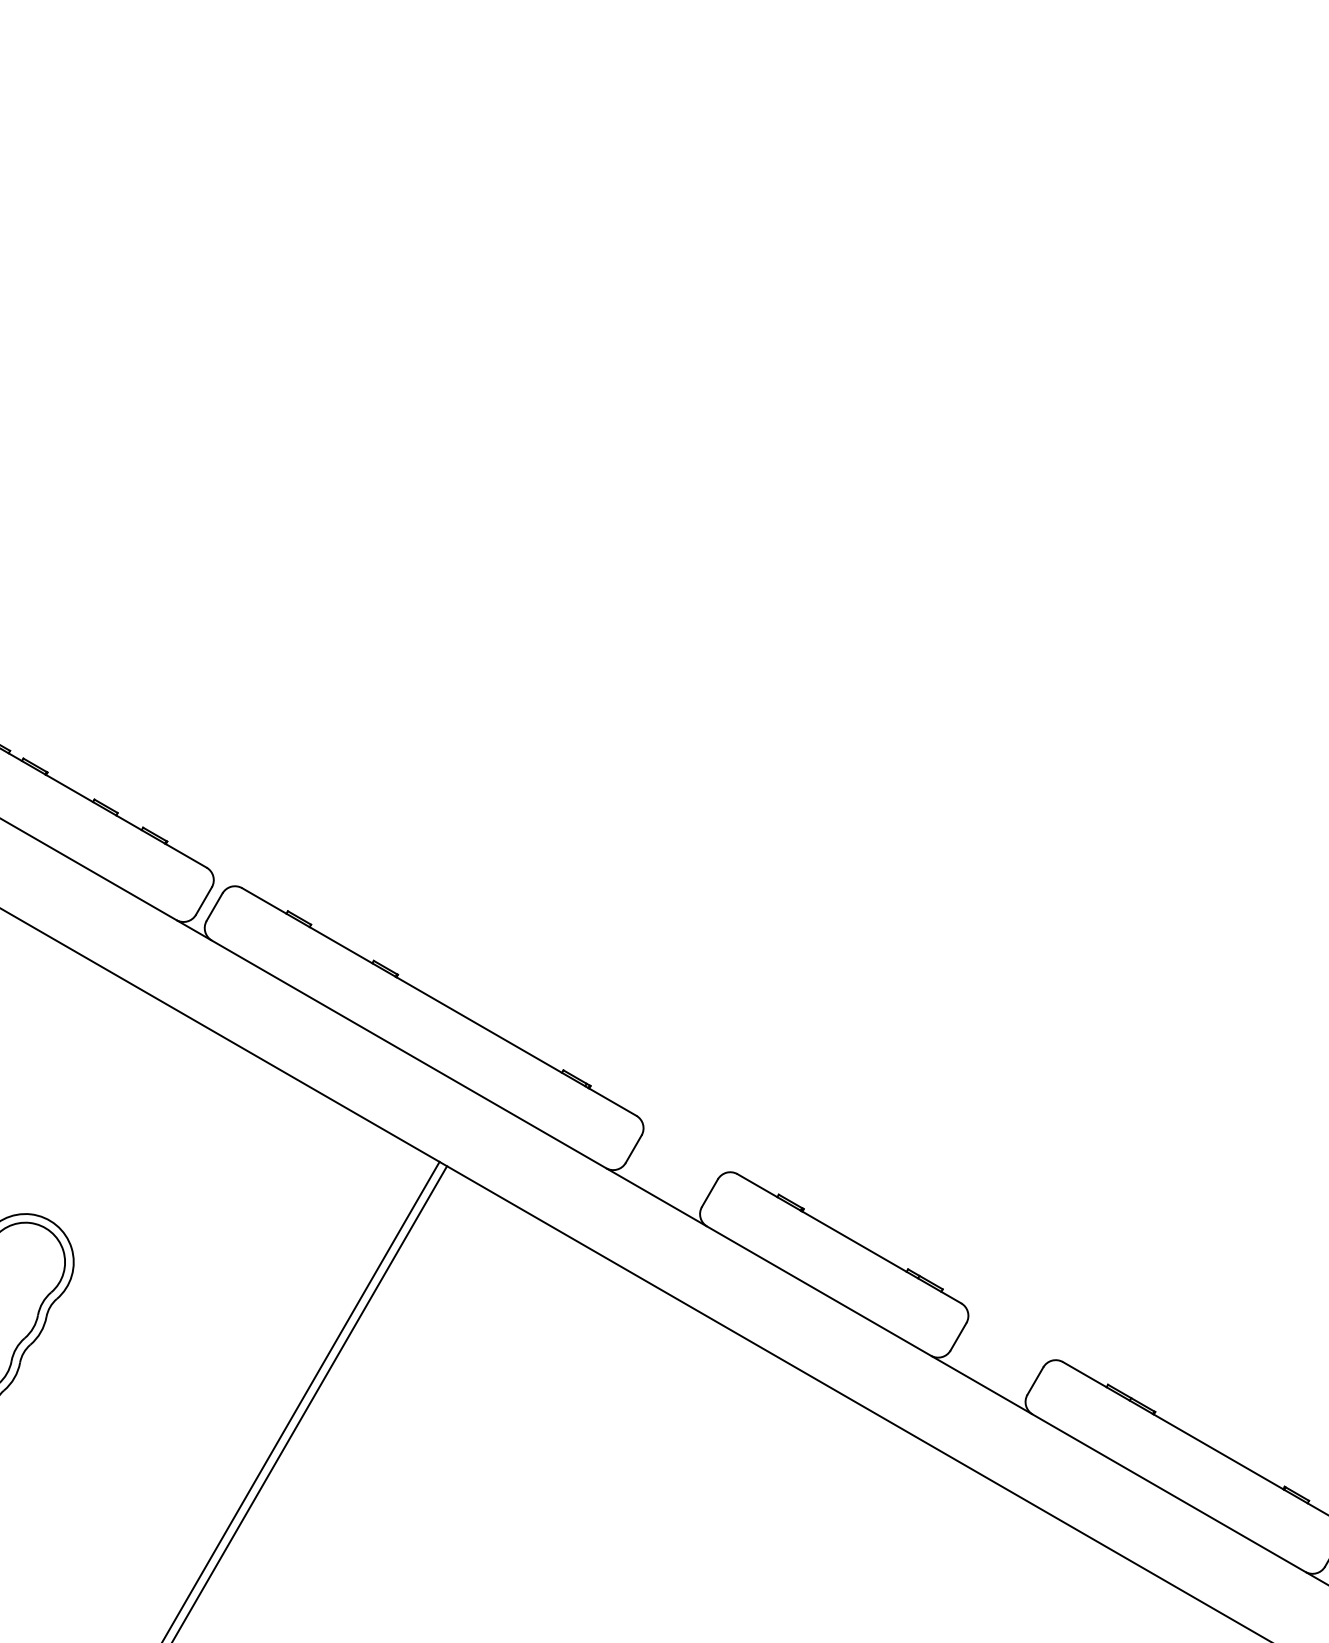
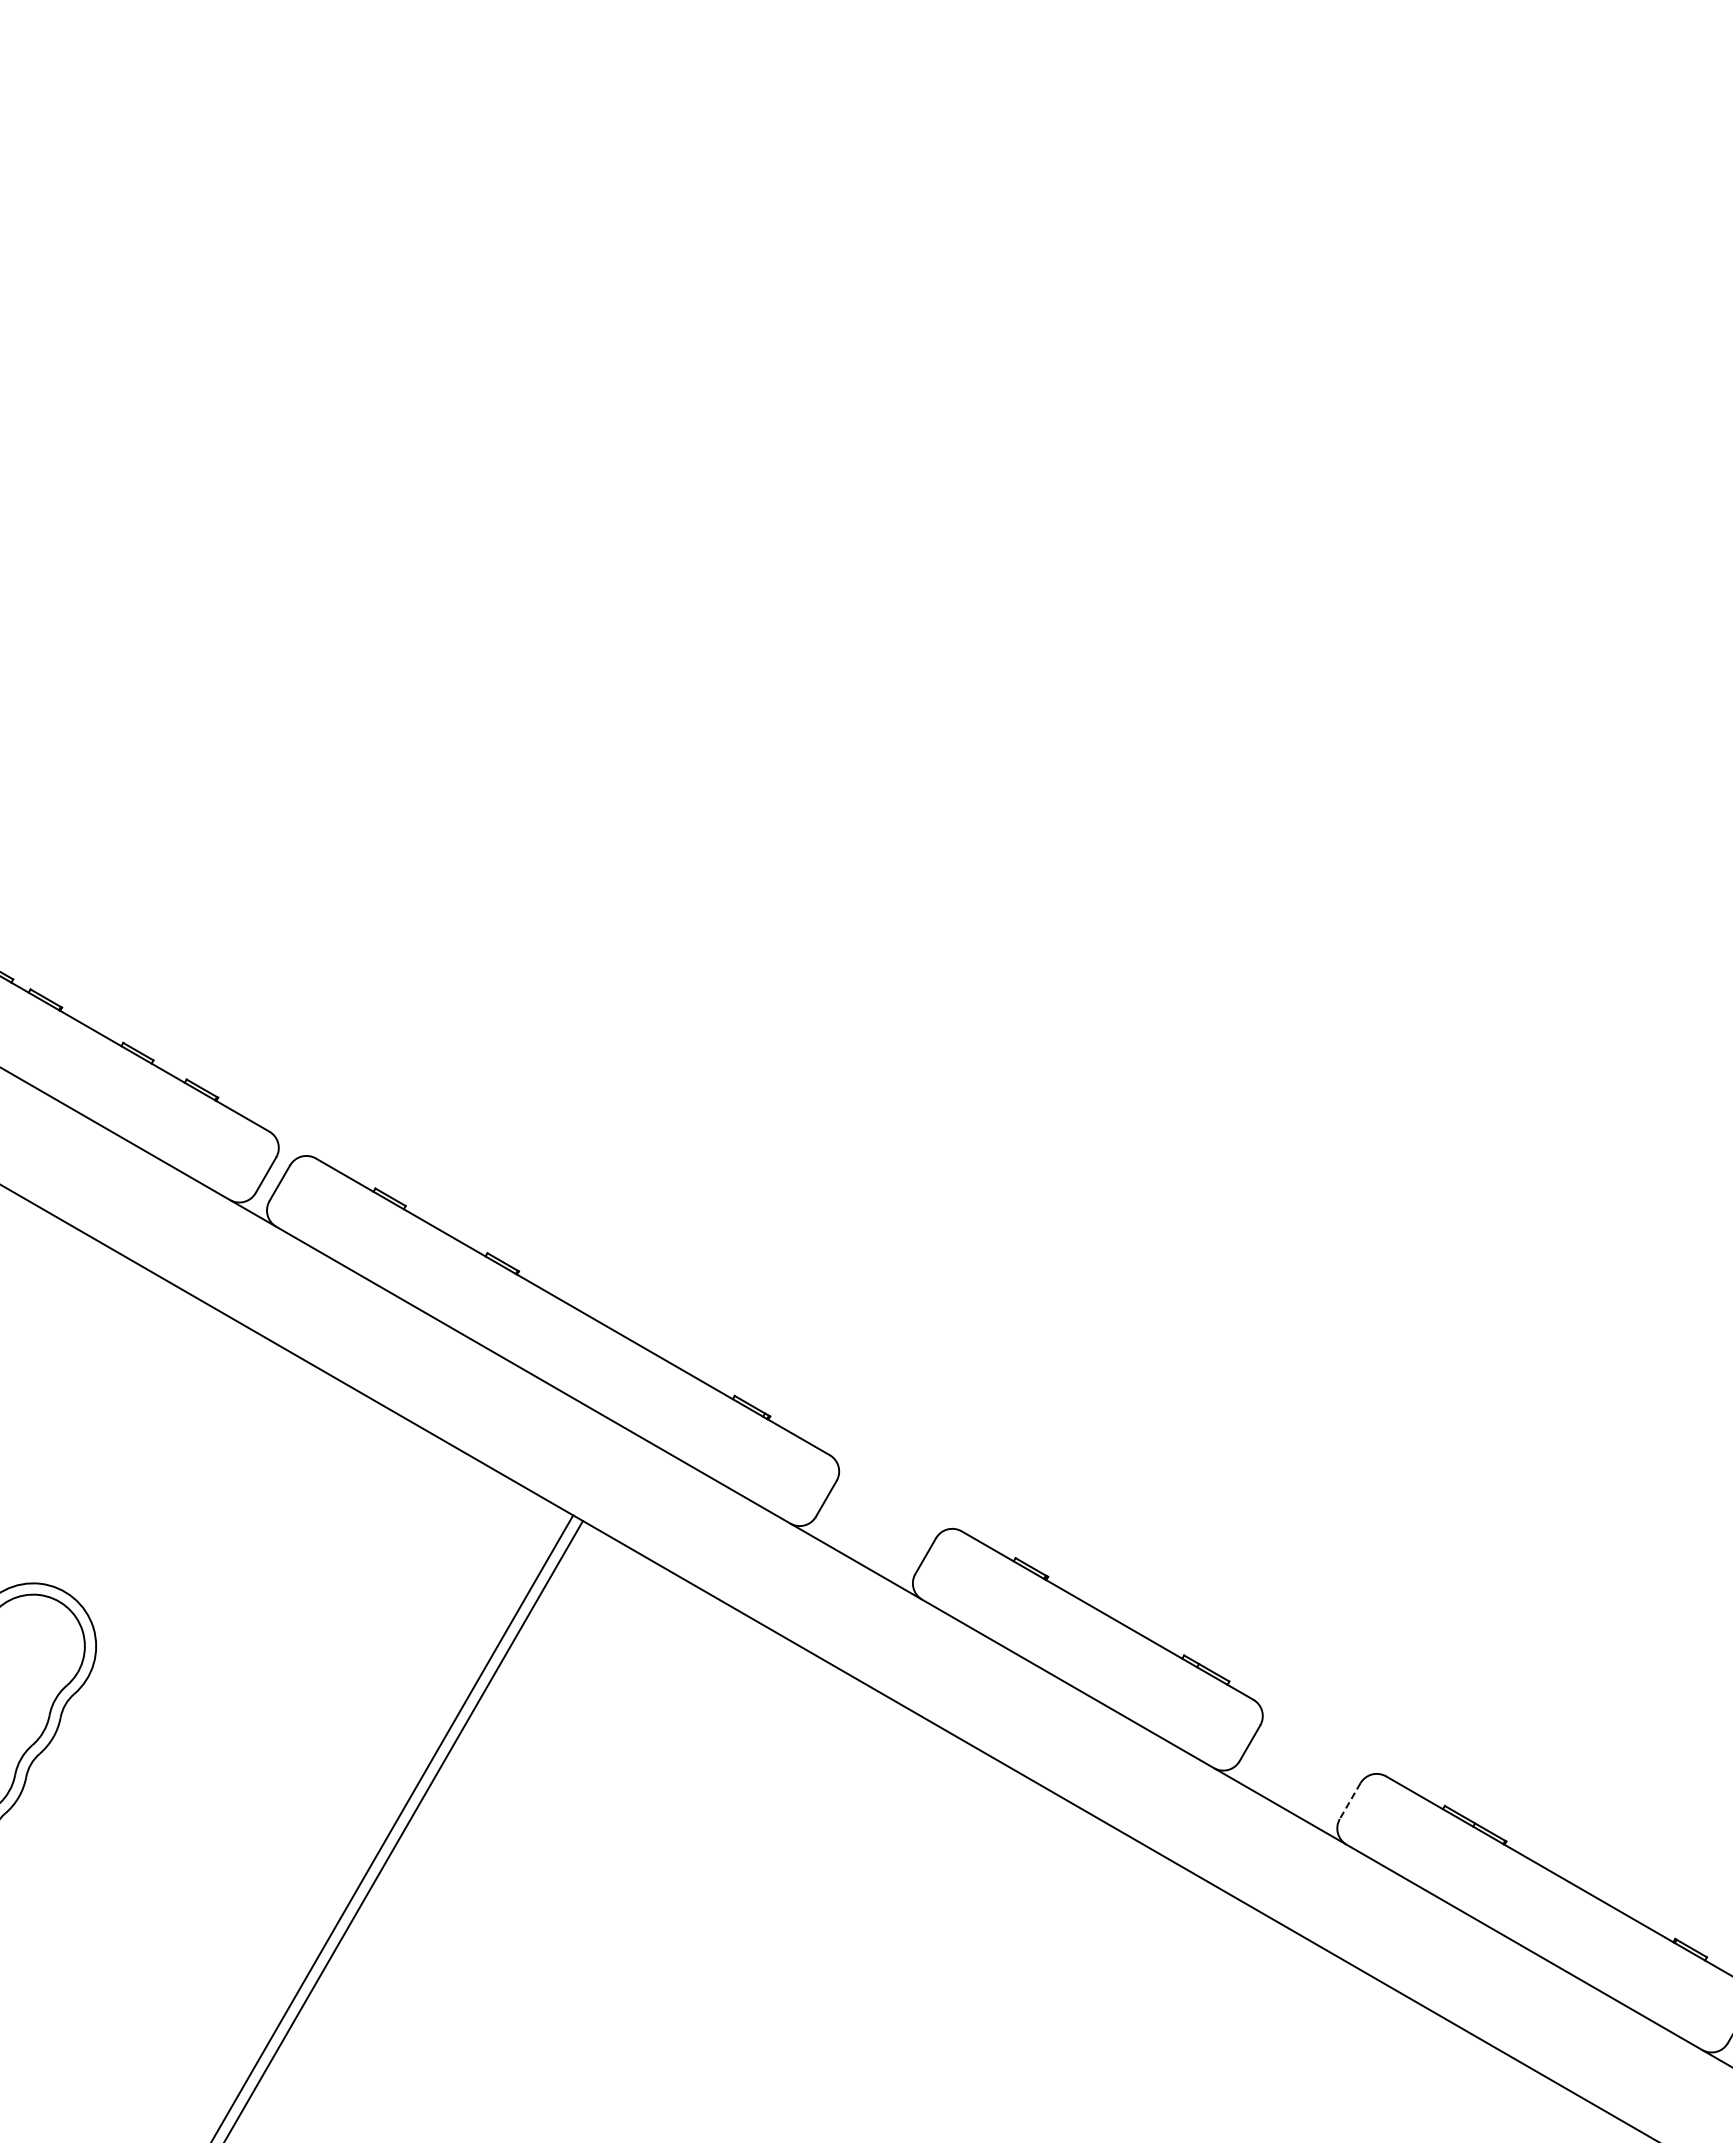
line: (1035, 1381) -> (1350, 1801), solid -> dashed

